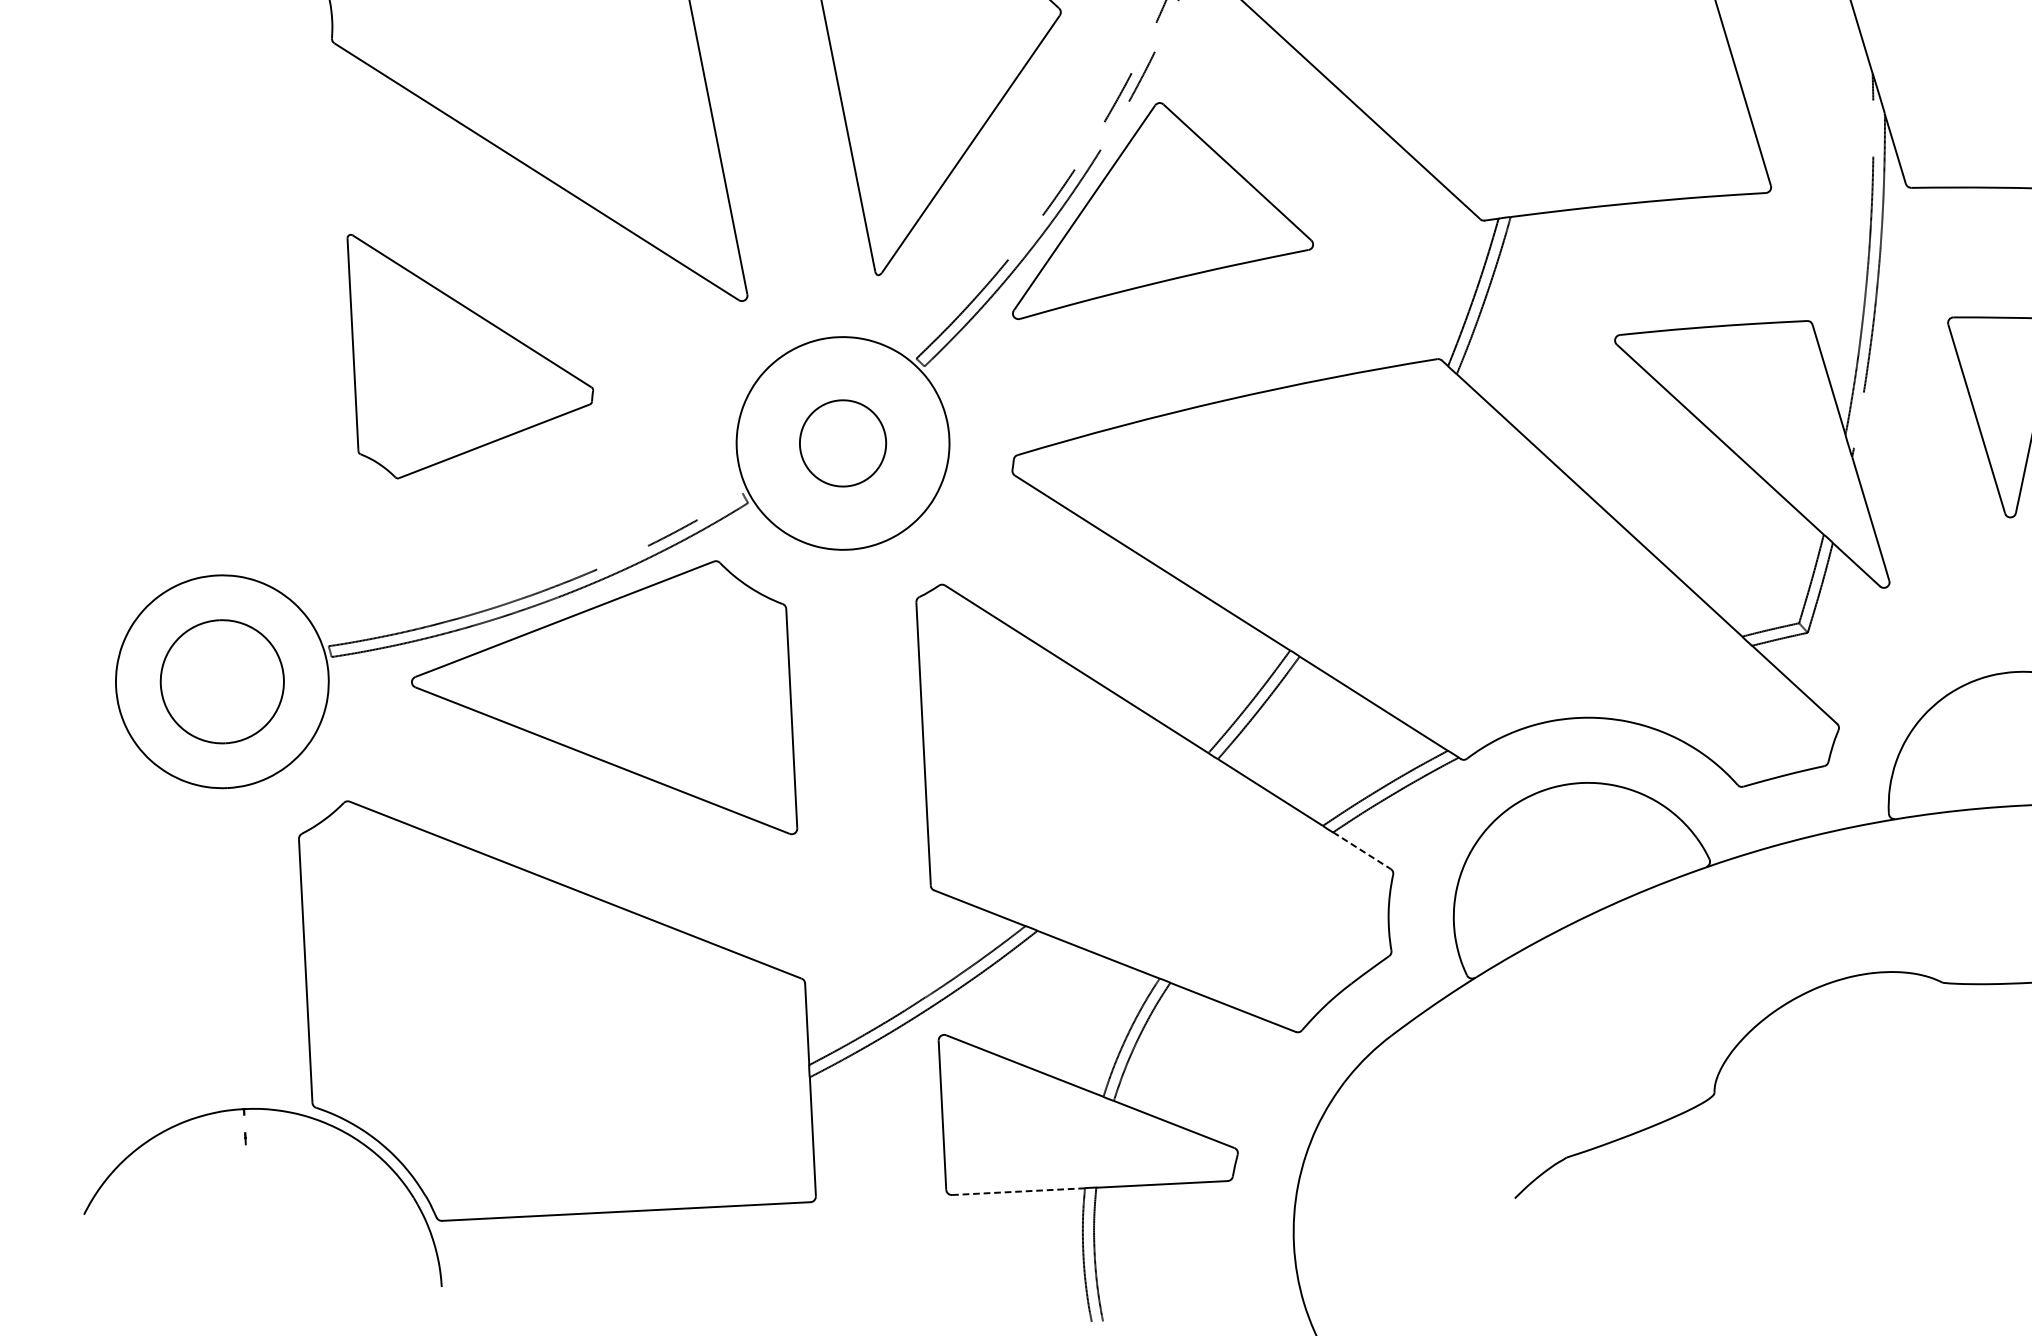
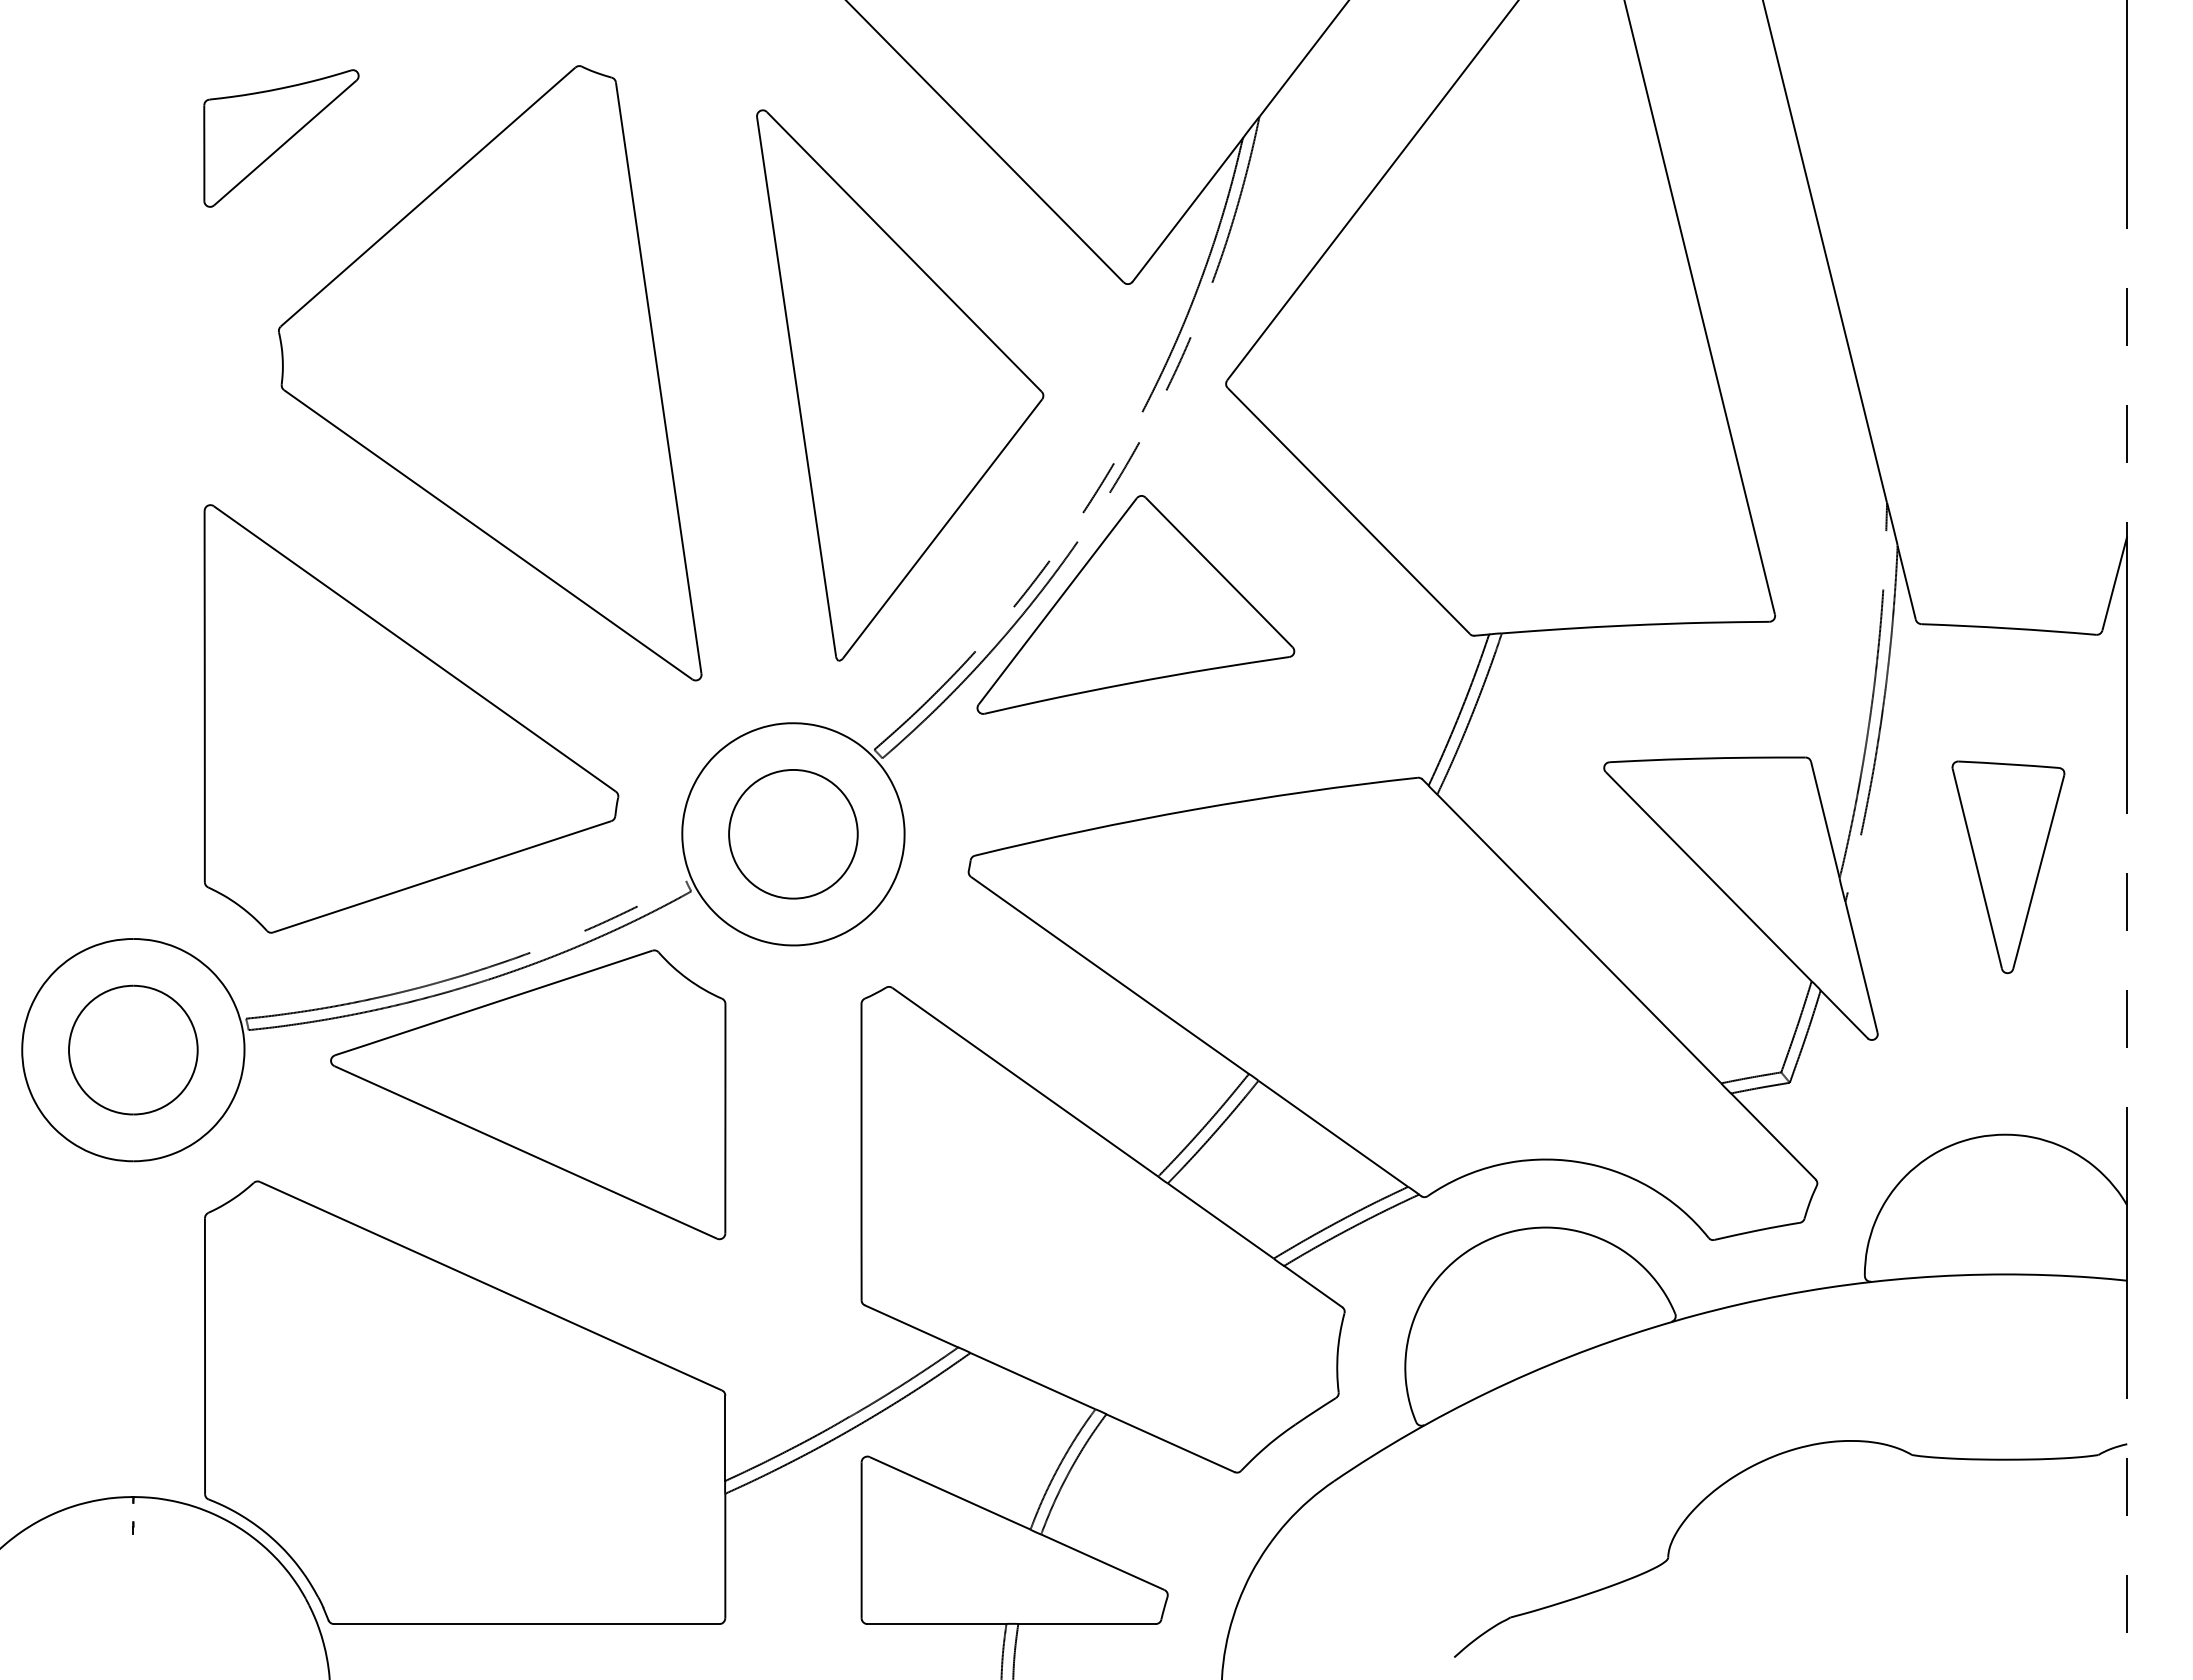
part: (472, 351) -> (411, 718), size x1.67
circle: (843, 442) -> (793, 833), size x1.43
line: (1362, 850) -> (1313, 1286), dashed -> solid
line: (1018, 1192) -> (936, 1624), dashed -> solid

